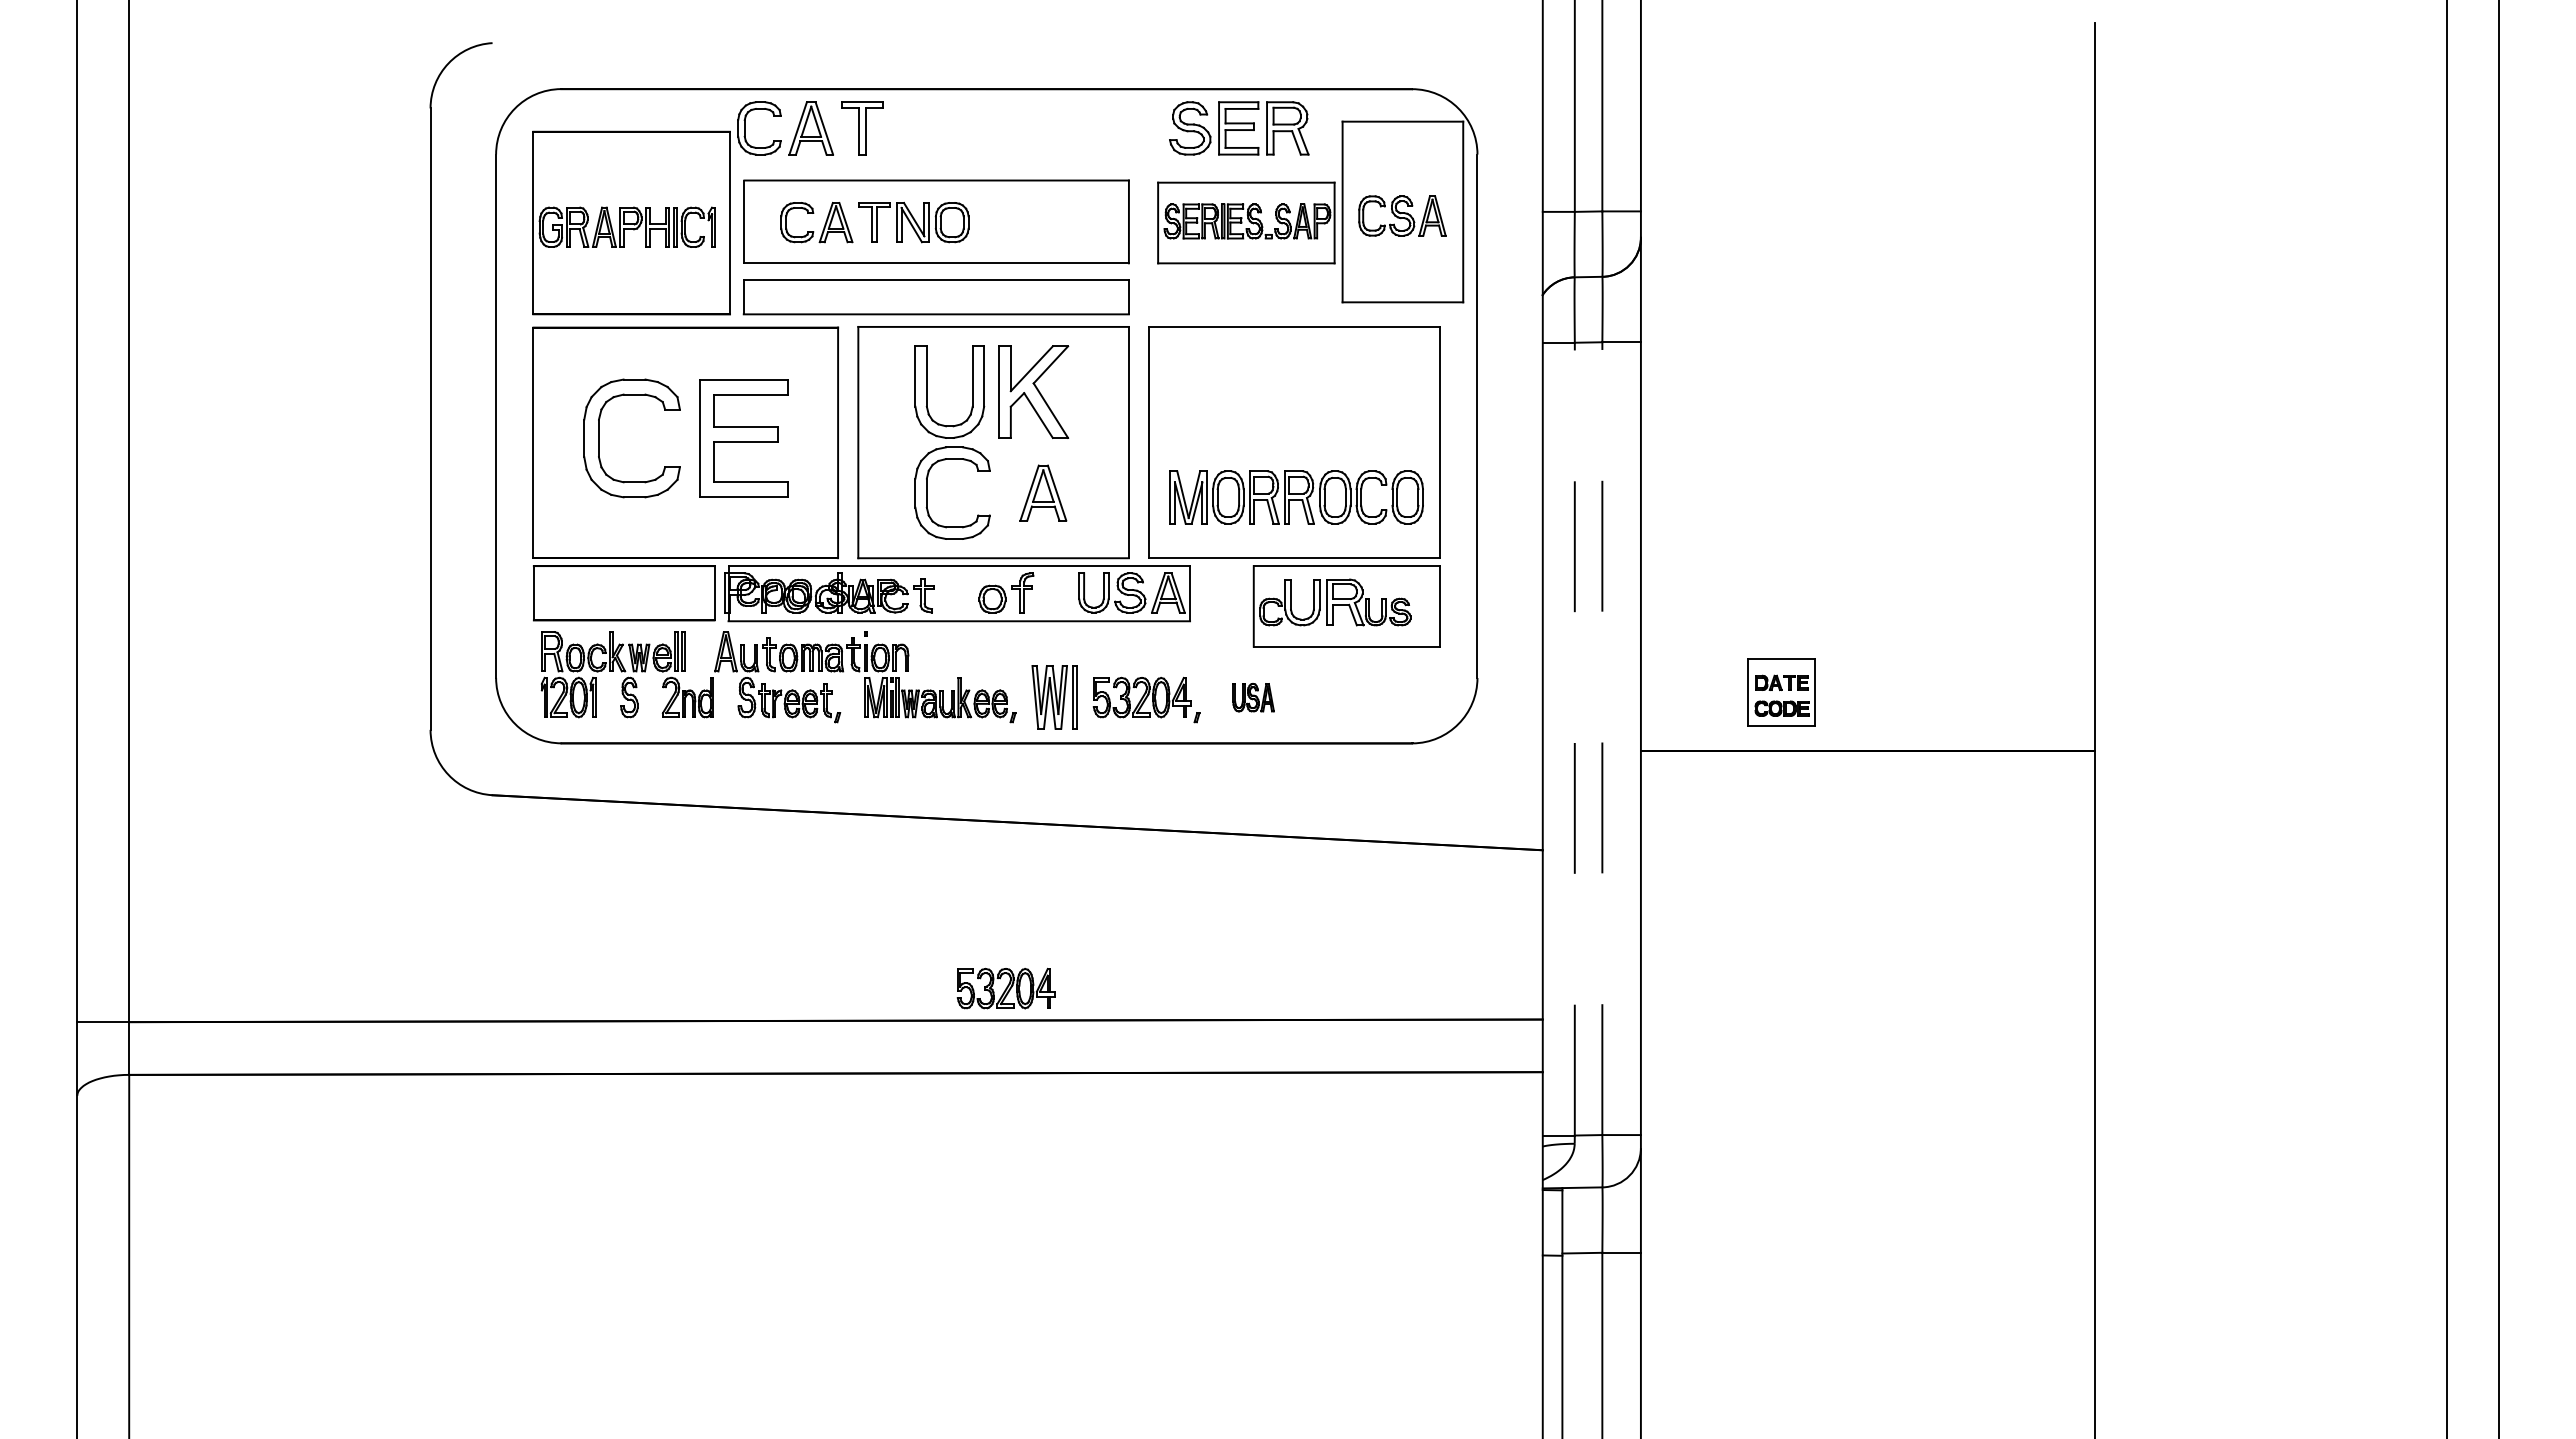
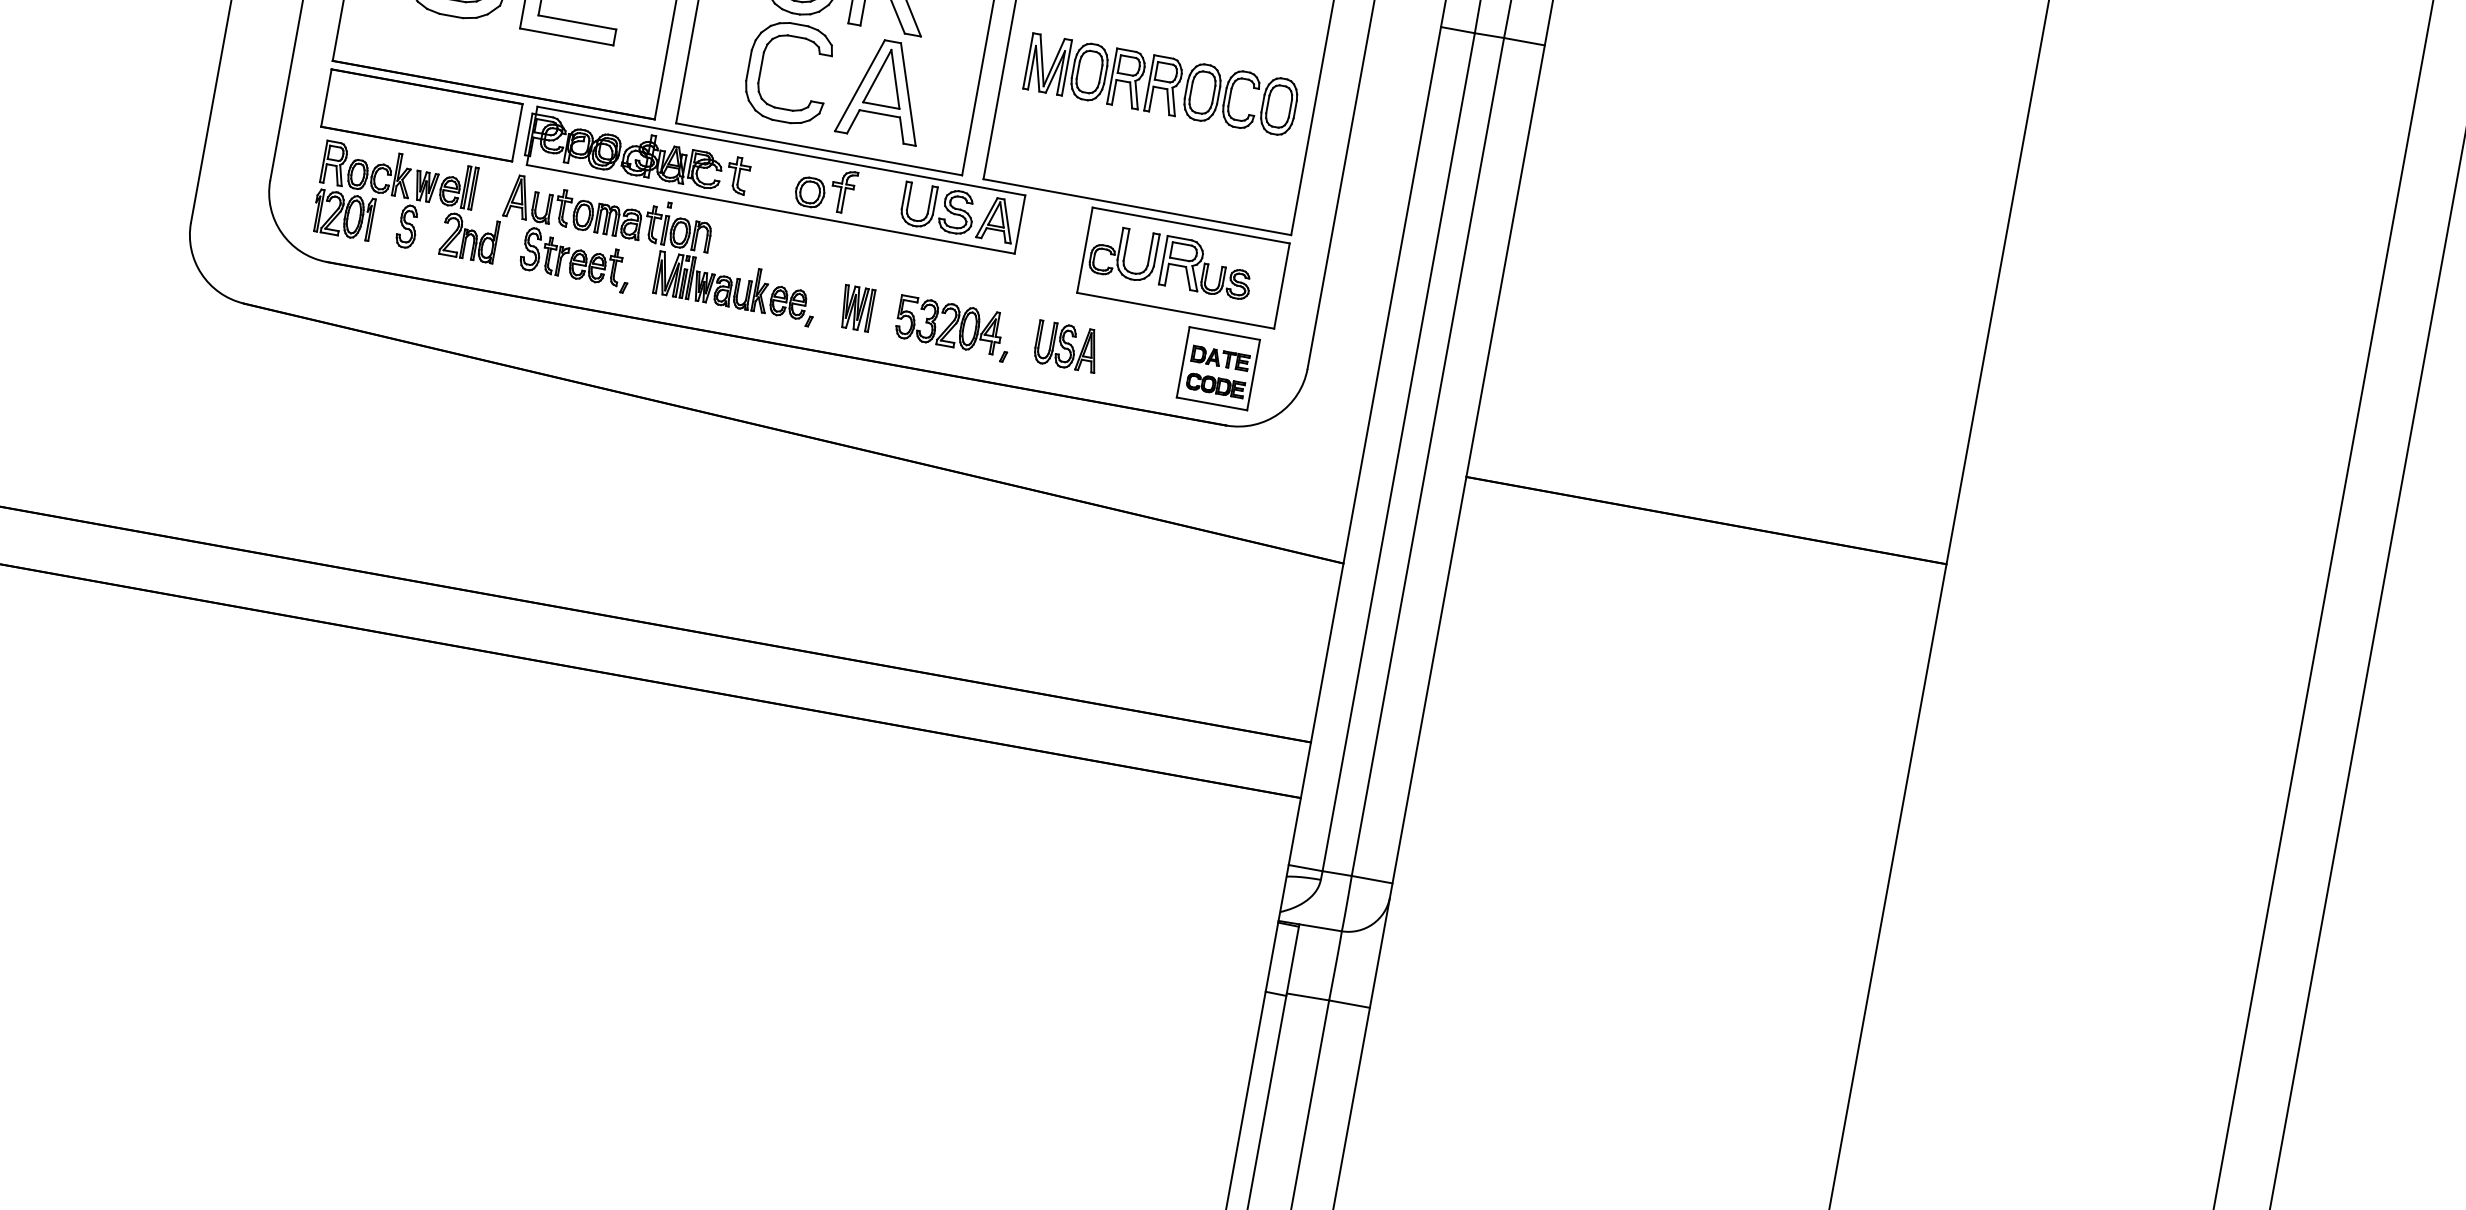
part: (1043, 492) -> (884, 89), size x1.67
part: (1296, 497) -> (1161, 85), moved
part: (1781, 692) -> (1218, 368), moved
part: (1054, 697) -> (856, 308), size x0.62
part: (1253, 697) -> (1067, 346), size x1.43
line: (1574, 738) -> (1398, 451), dashed -> solid
line: (1602, 738) -> (1428, 456), dashed -> solid
part: (1005, 988) -> (749, 606), removed

